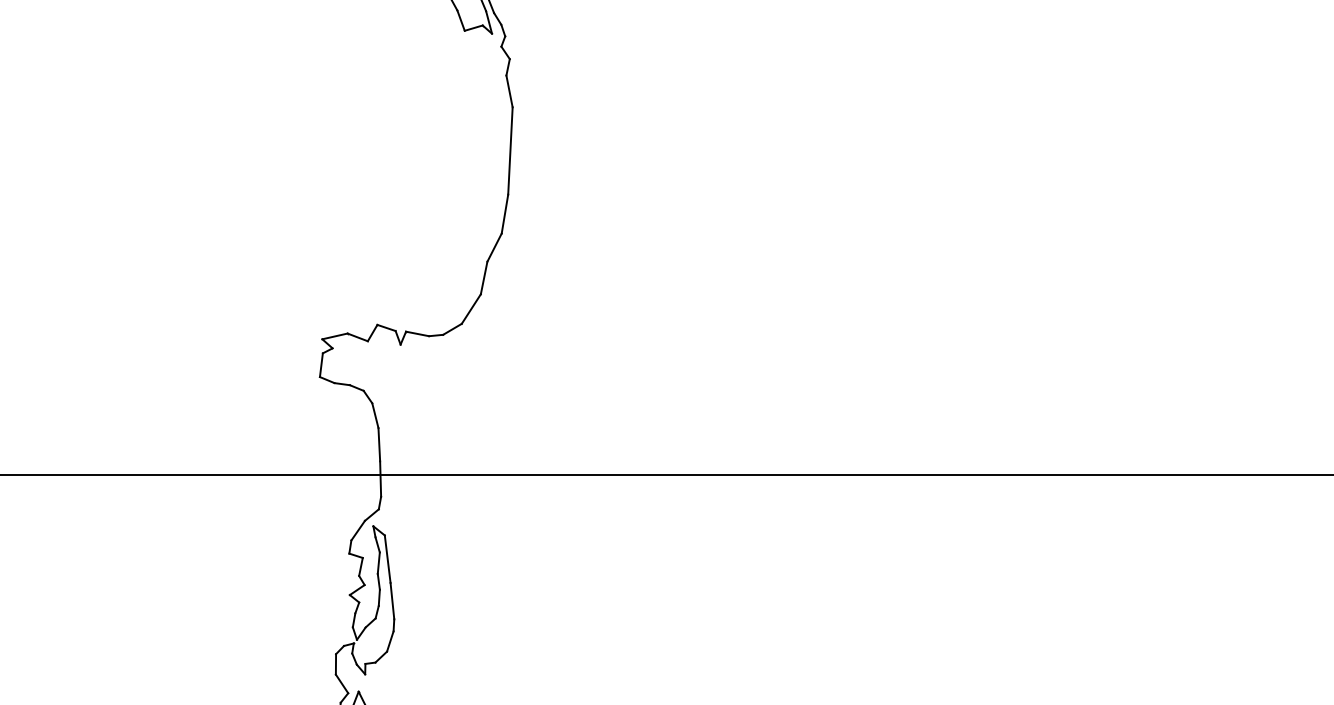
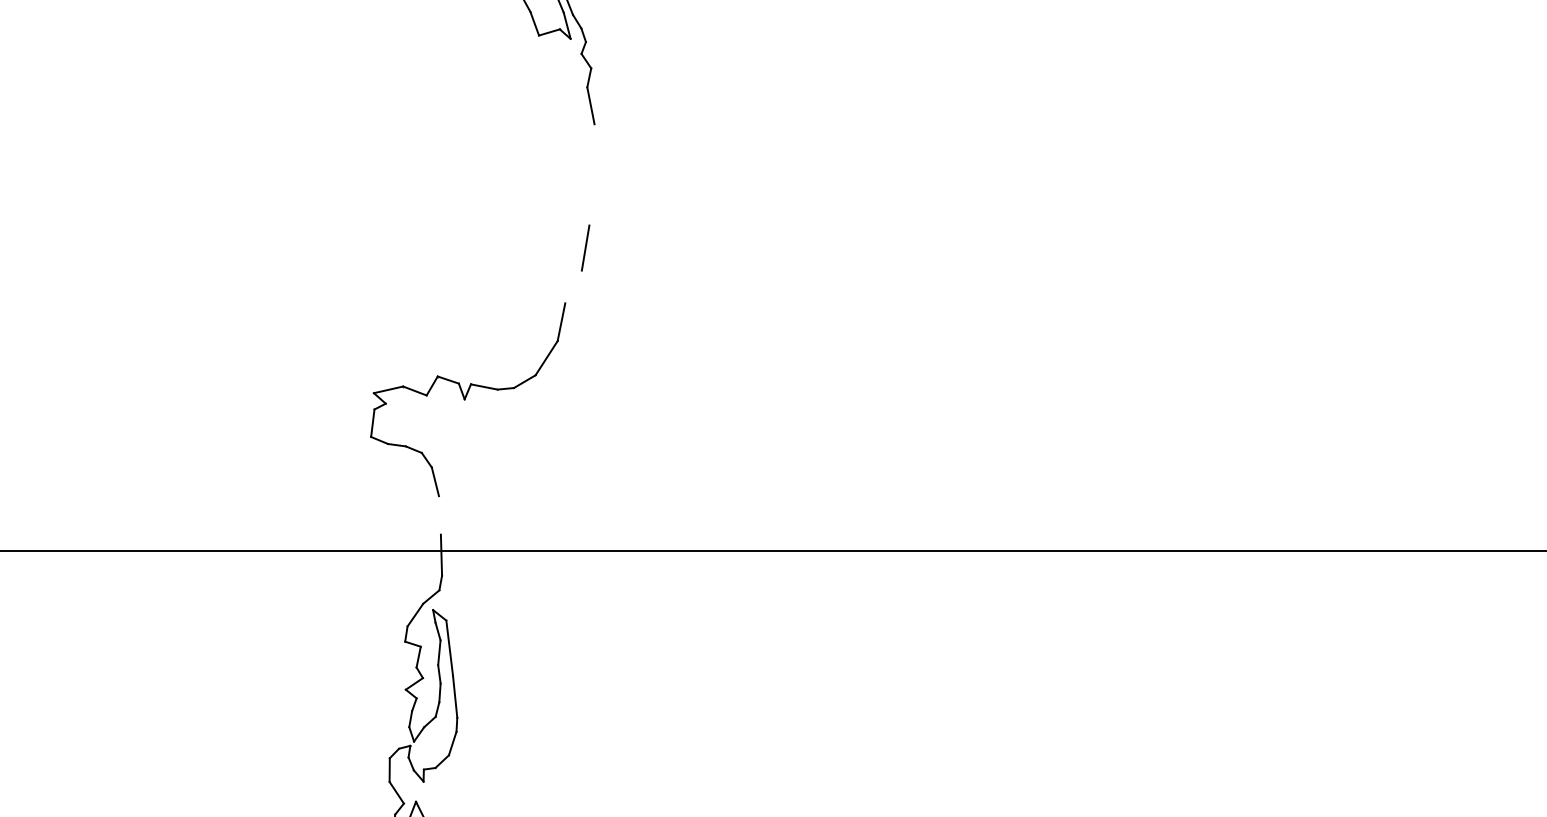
line: (510, 150) -> (592, 174), removed
line: (494, 247) -> (573, 286), removed
line: (379, 444) -> (440, 515), removed

